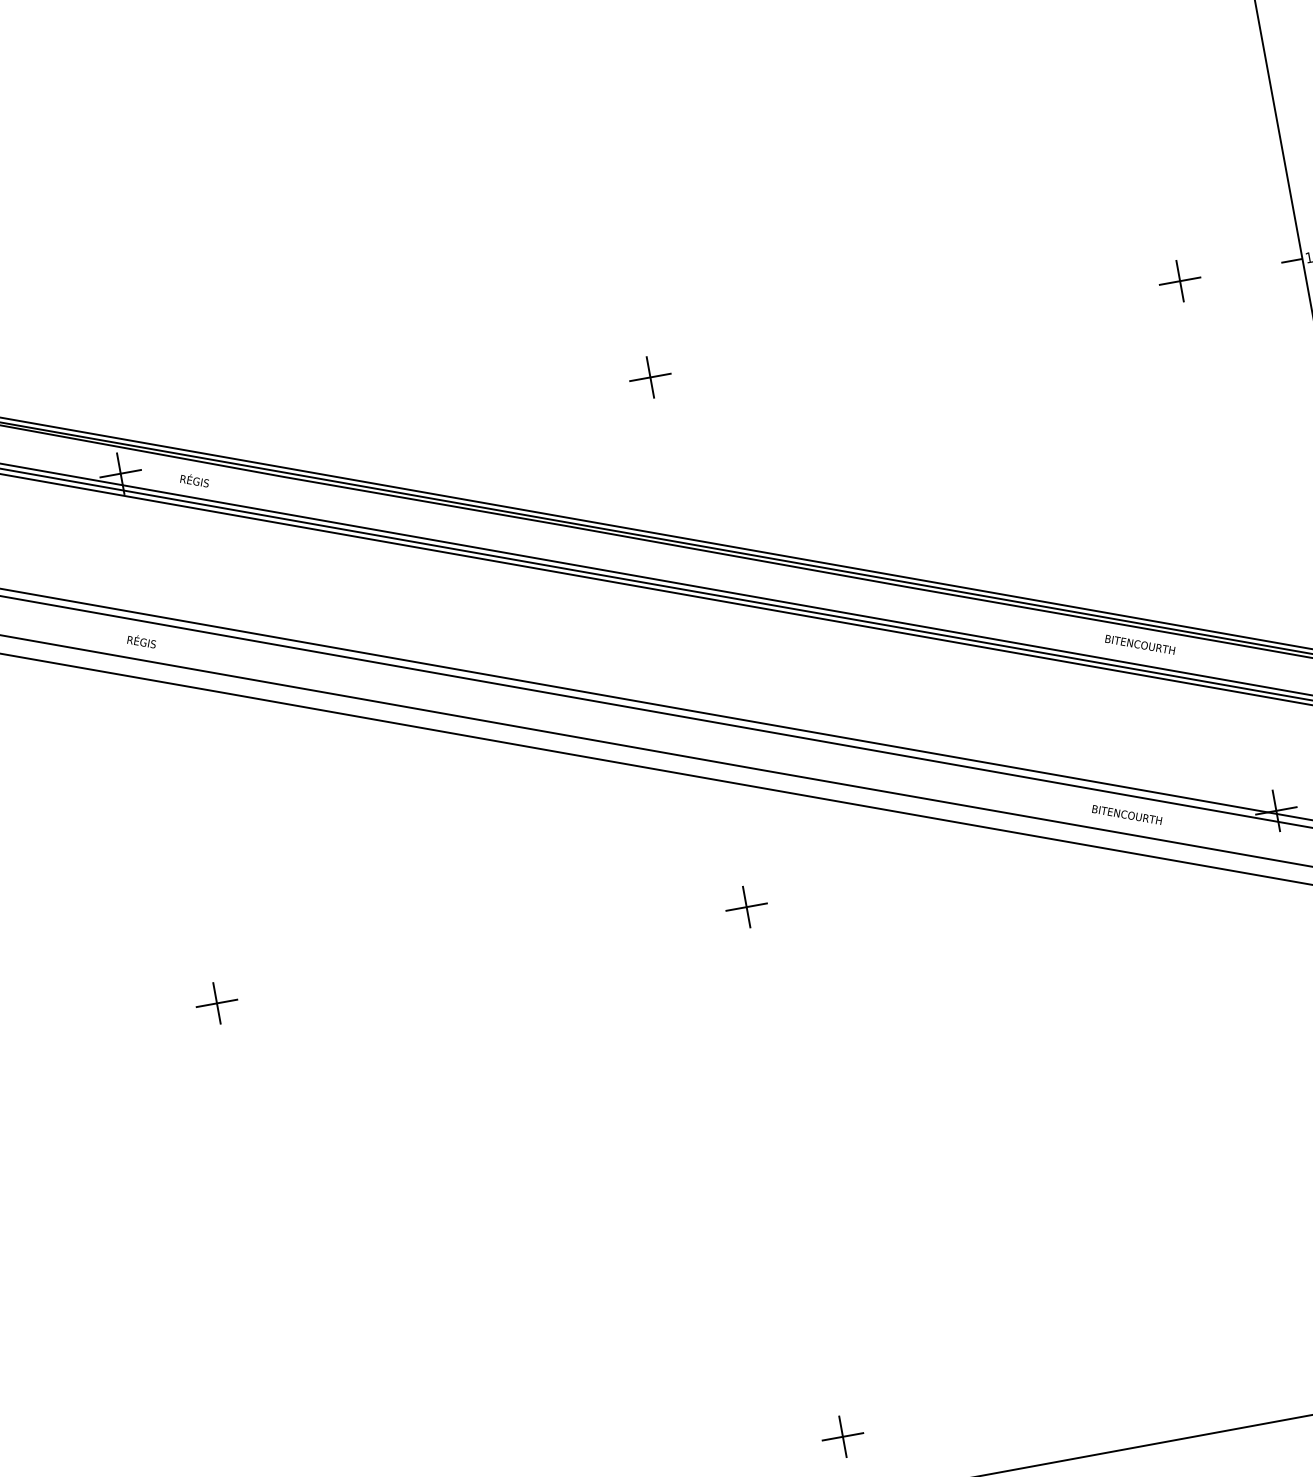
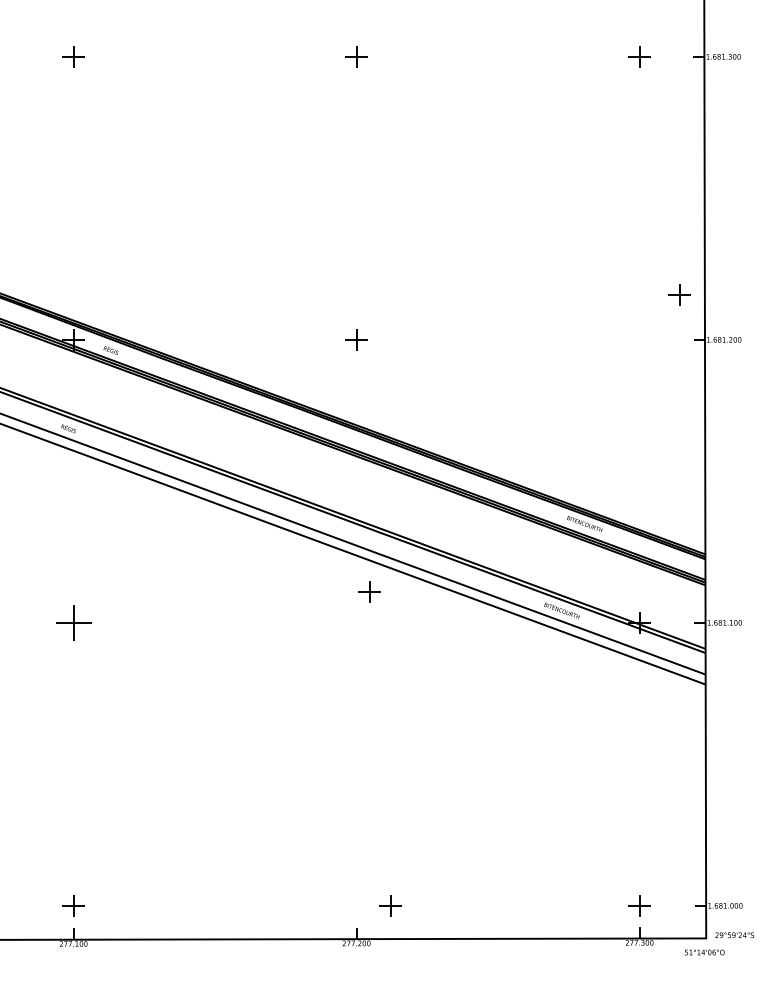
part: (1179, 280) -> (679, 294), moved
part: (746, 906) -> (369, 591), moved
part: (216, 1002) -> (73, 622), size x1.6
part: (842, 1436) -> (390, 905), moved

